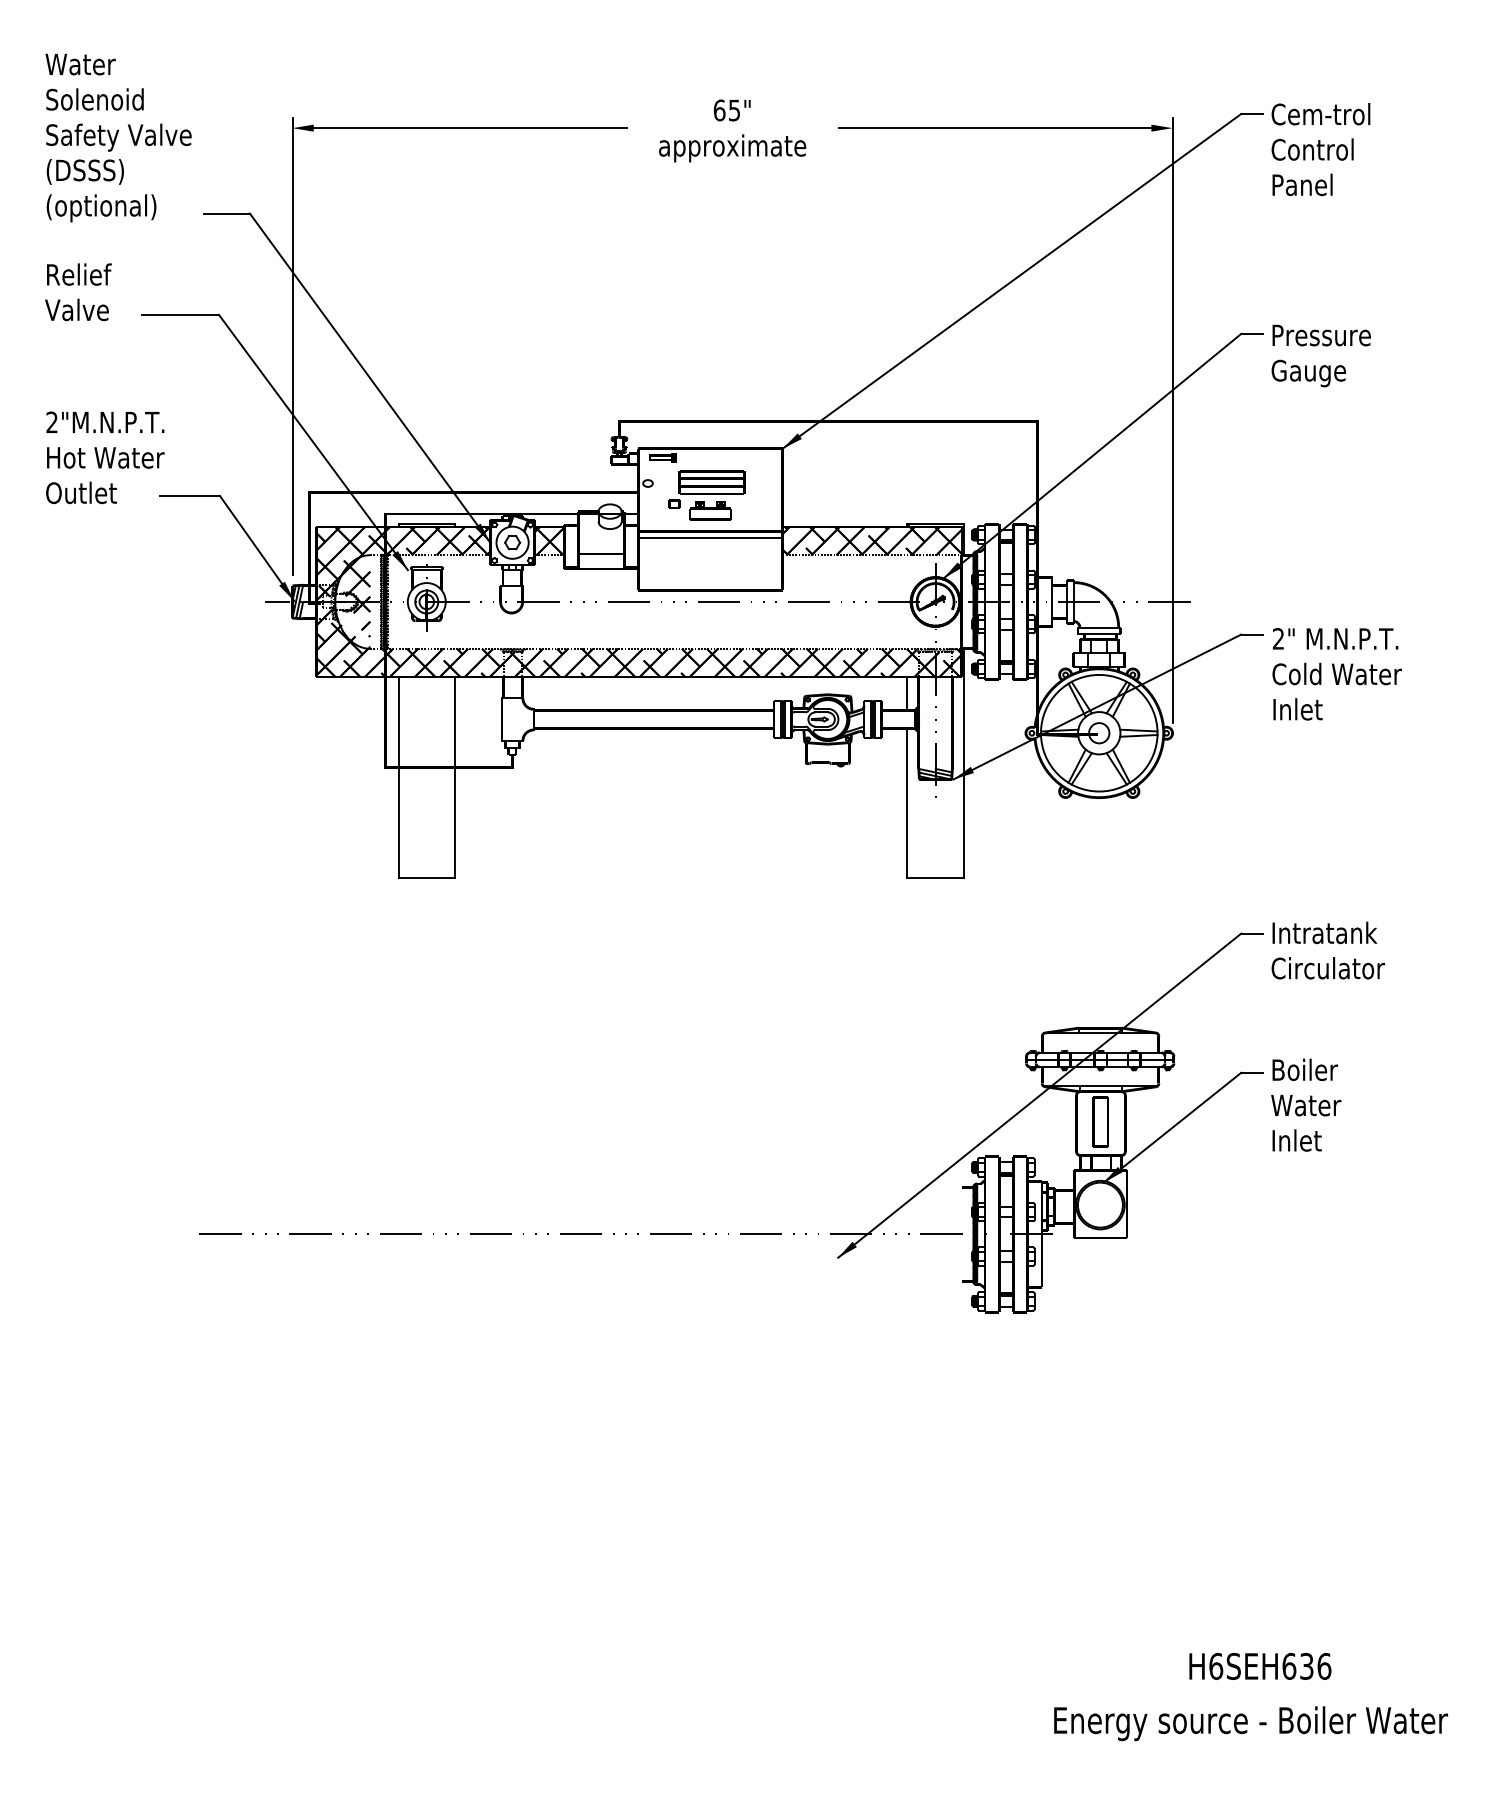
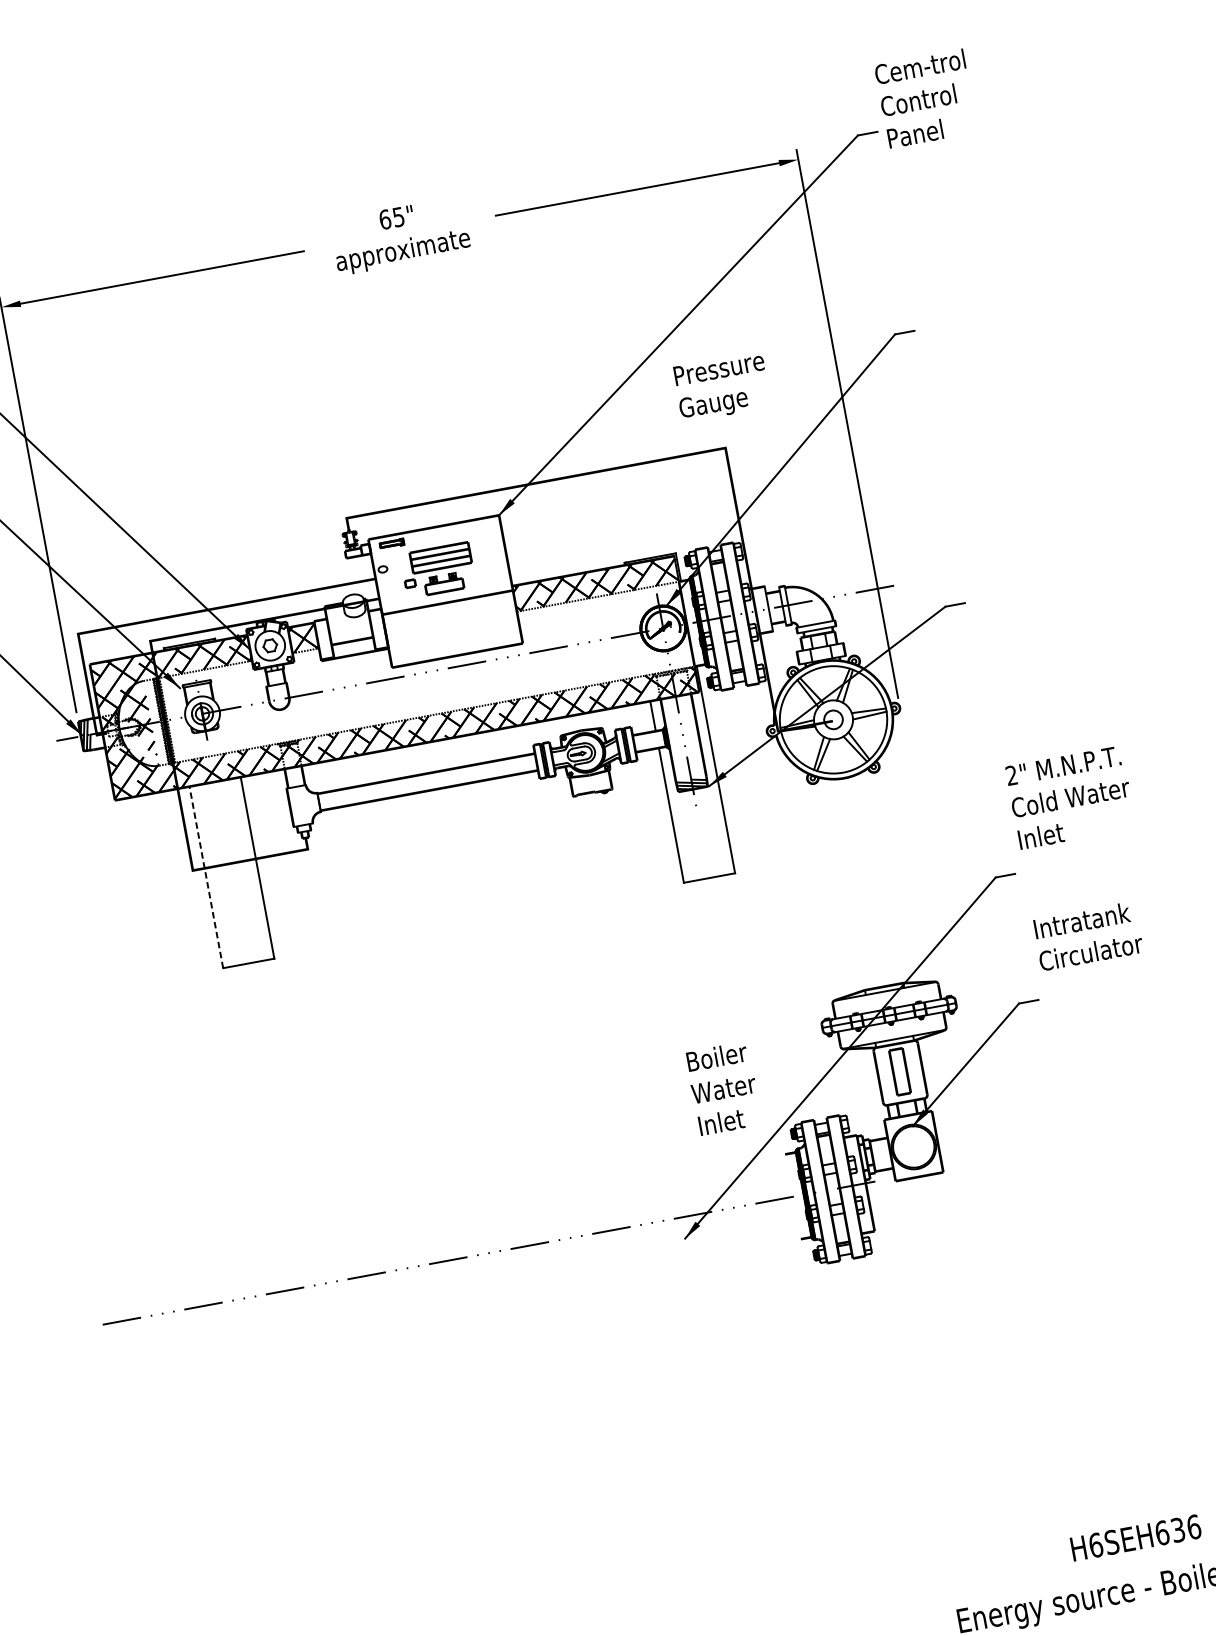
text: (1320, 149) -> (925, 98), moved
text: (1320, 355) -> (721, 386), moved
line: (710, 537) -> (448, 607), removed
text: (1336, 674) -> (1070, 798), moved
line: (398, 776) -> (206, 876), solid -> dashed
text: (1327, 950) -> (1087, 936), moved
text: (1306, 1104) -> (723, 1087), moved

